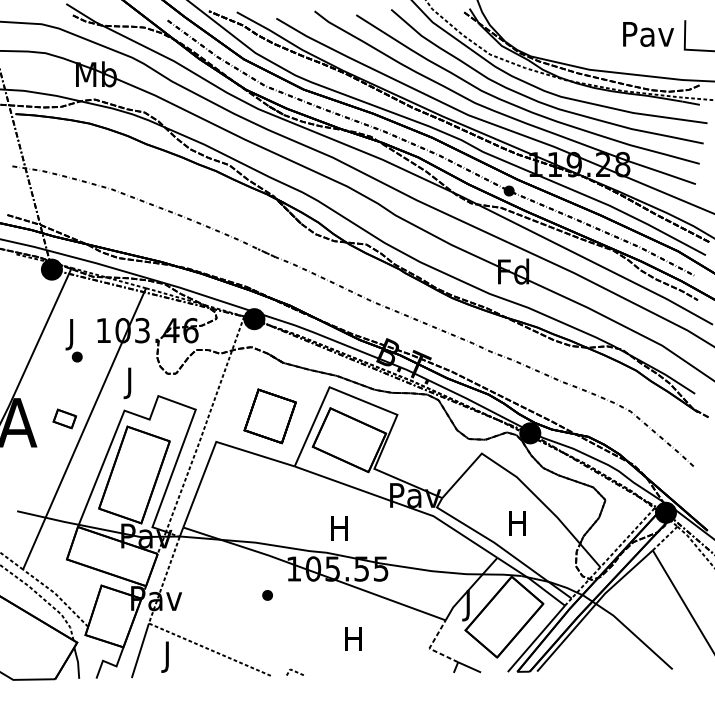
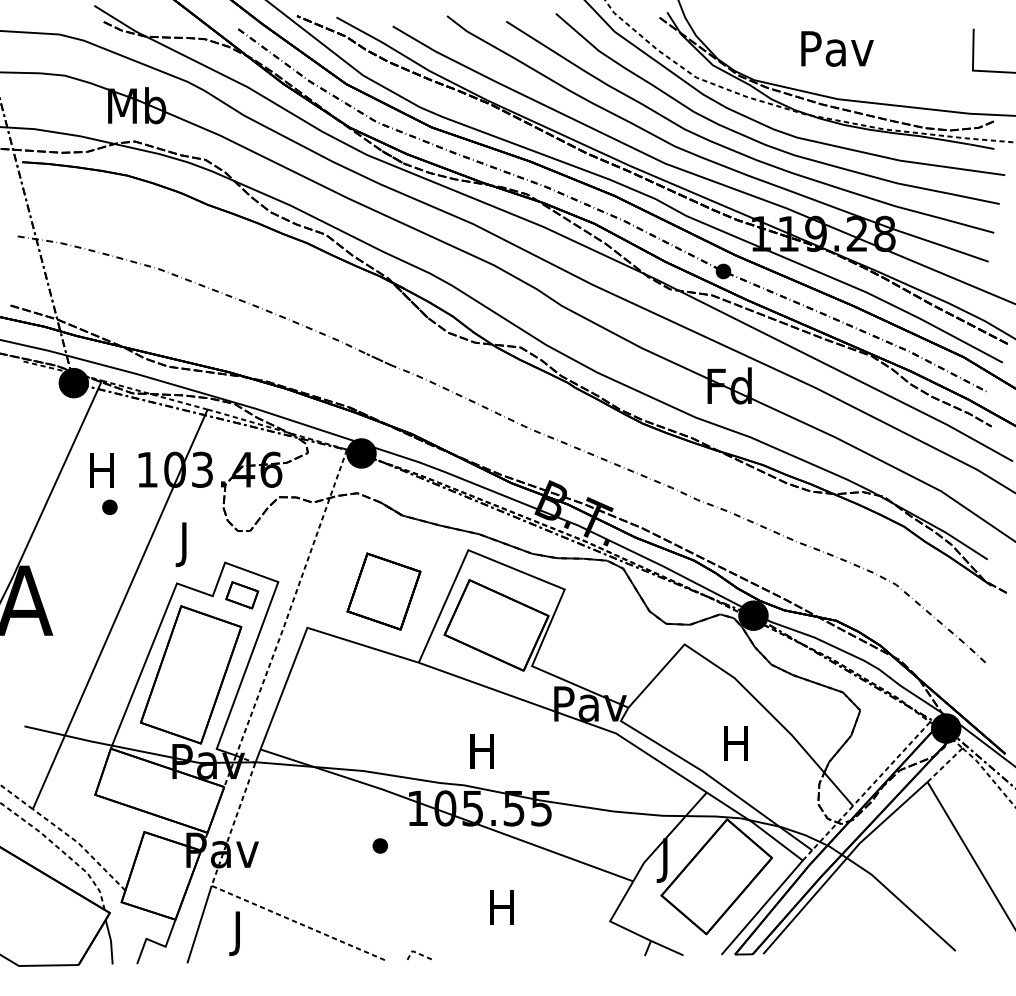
text: (648, 34) -> (837, 48), moved
text: (71, 334) -> (101, 475), J -> H
part: (65, 419) -> (242, 595), moved
line: (429, 648) -> (610, 921), dashed -> solid

